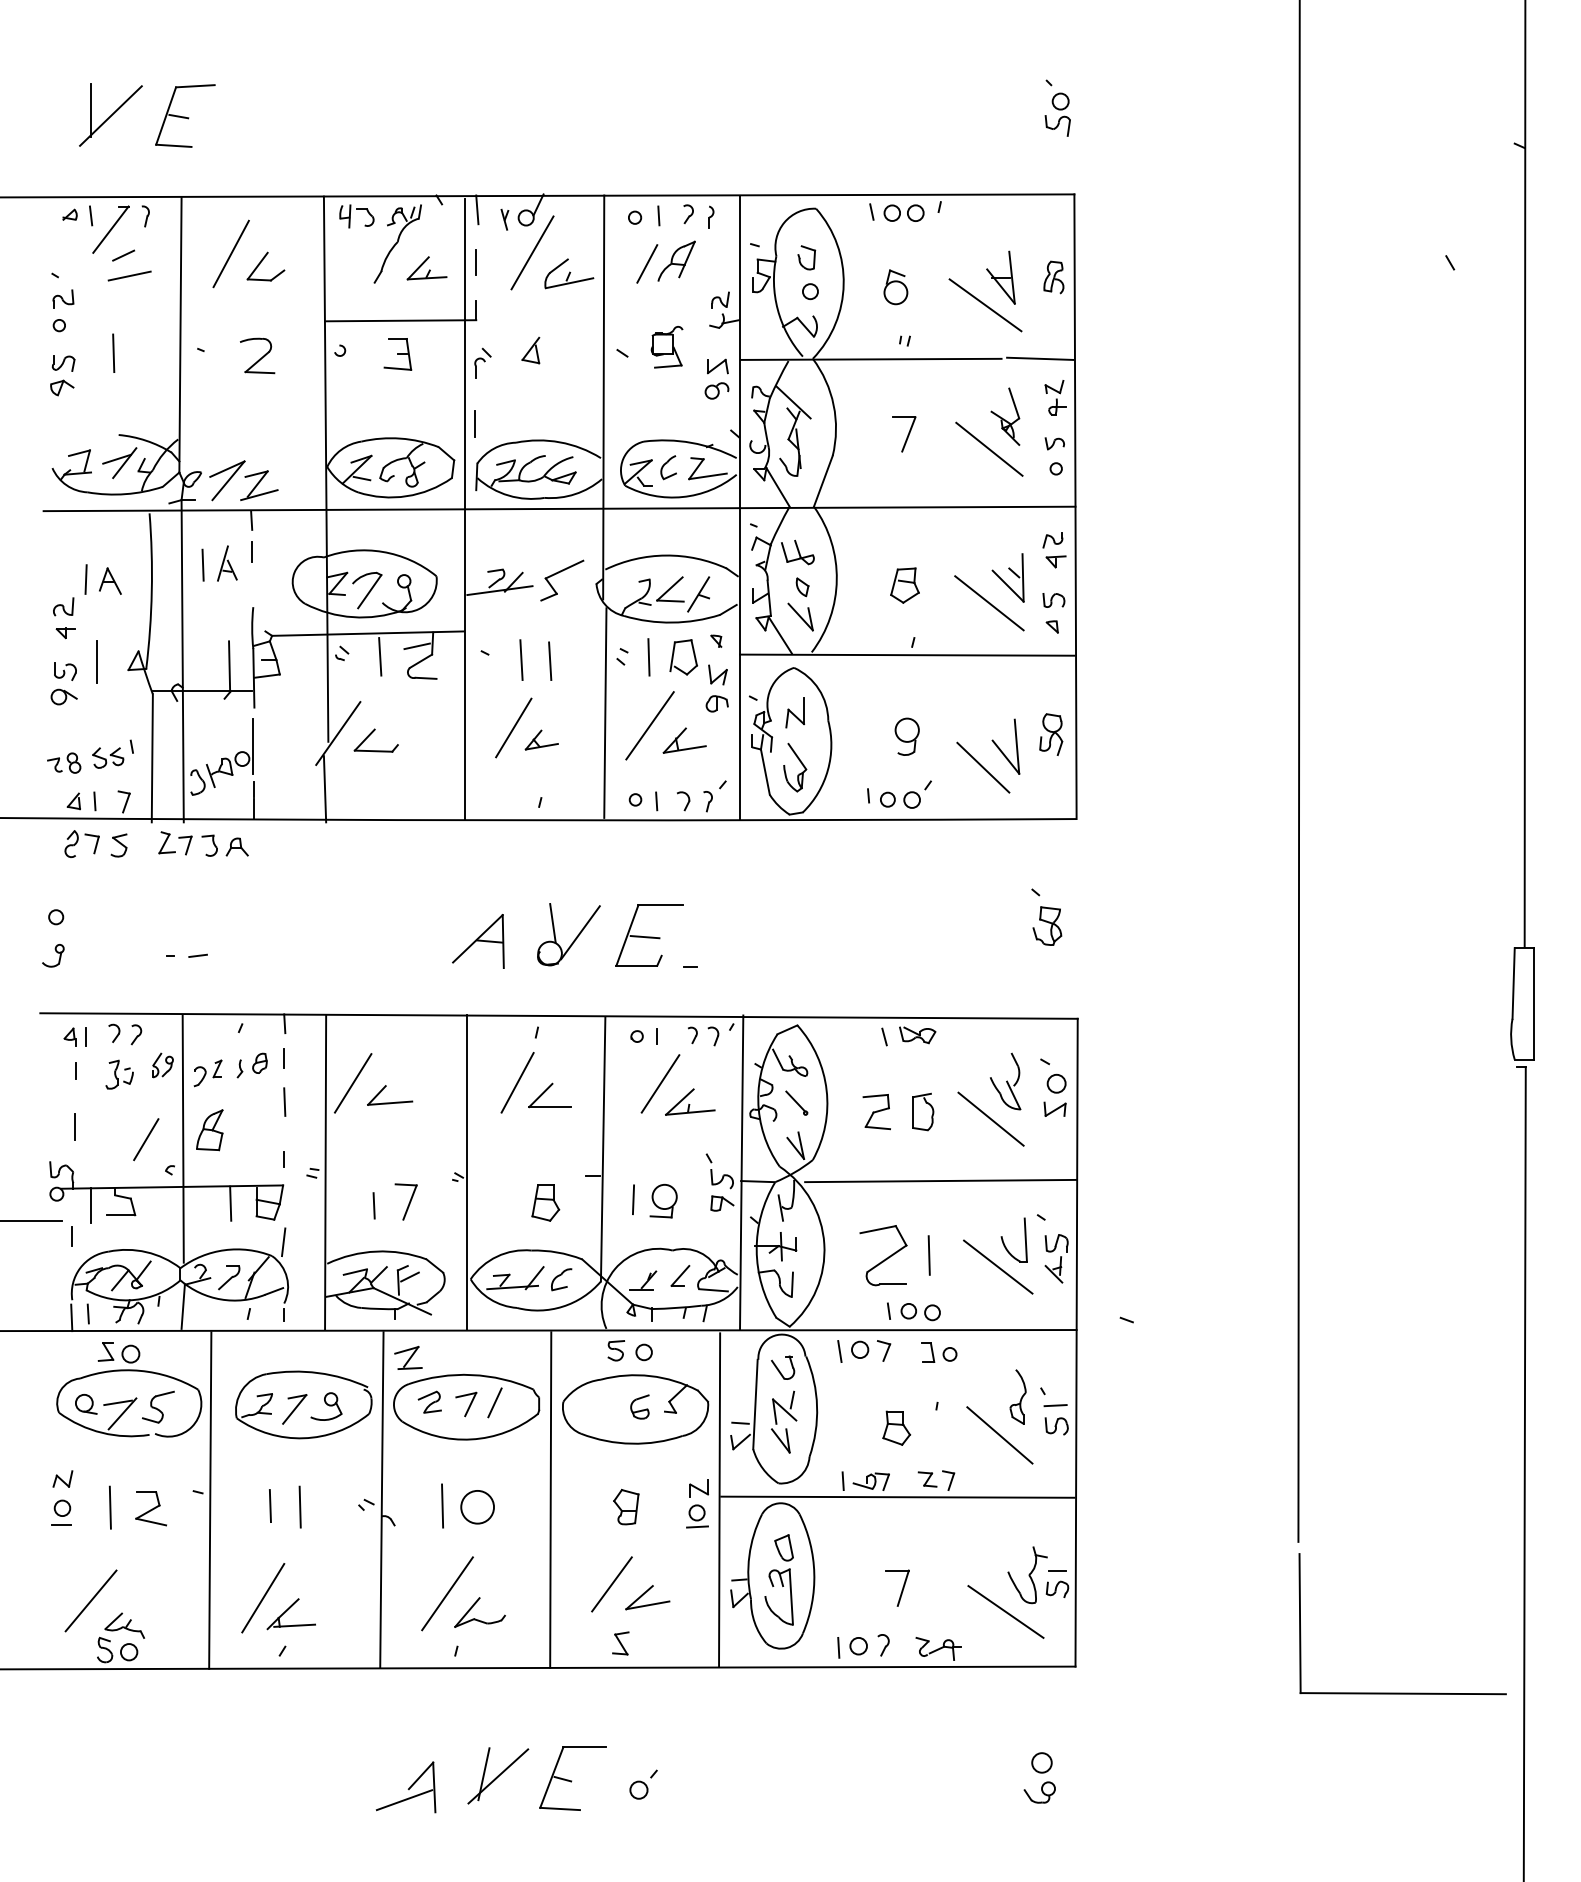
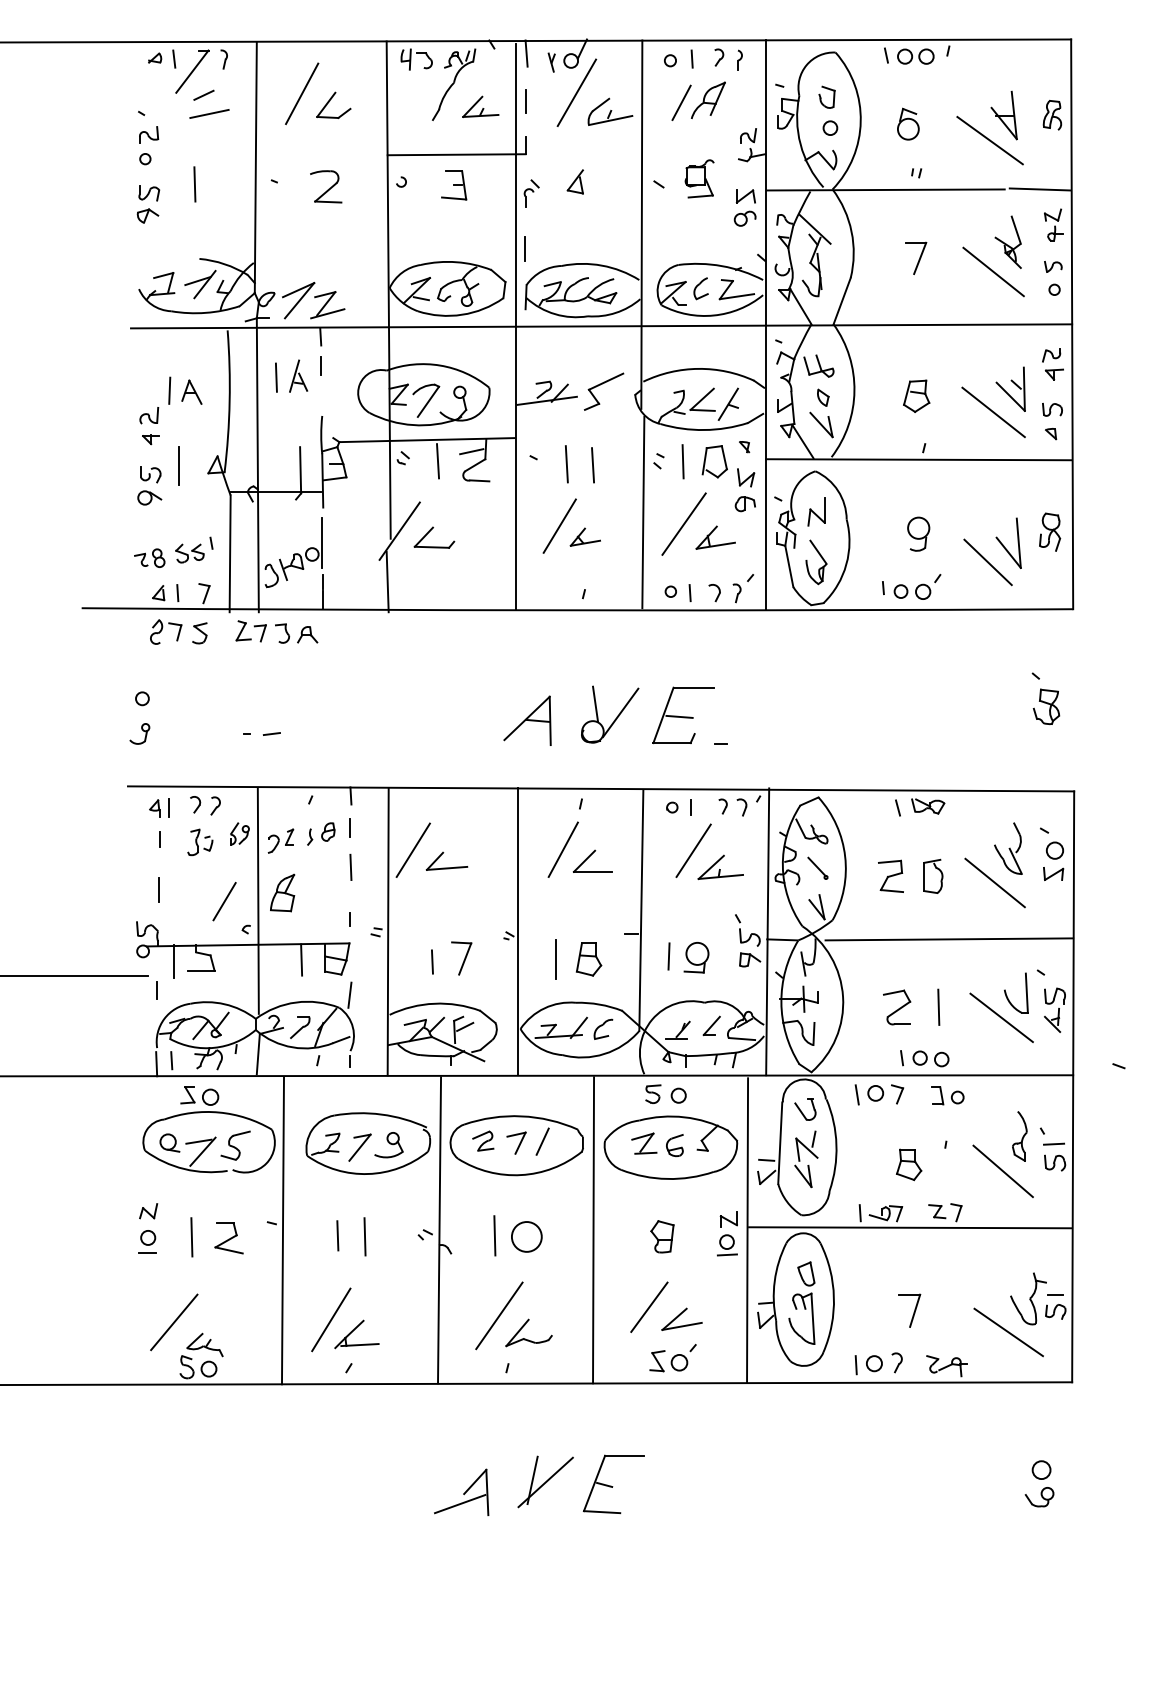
line: (509, 1203) -> (555, 959), added
part: (883, 1255) -> (897, 1007), size x0.62
part: (408, 1357) -> (644, 1143), moved
part: (643, 1784) -> (683, 1357), moved

